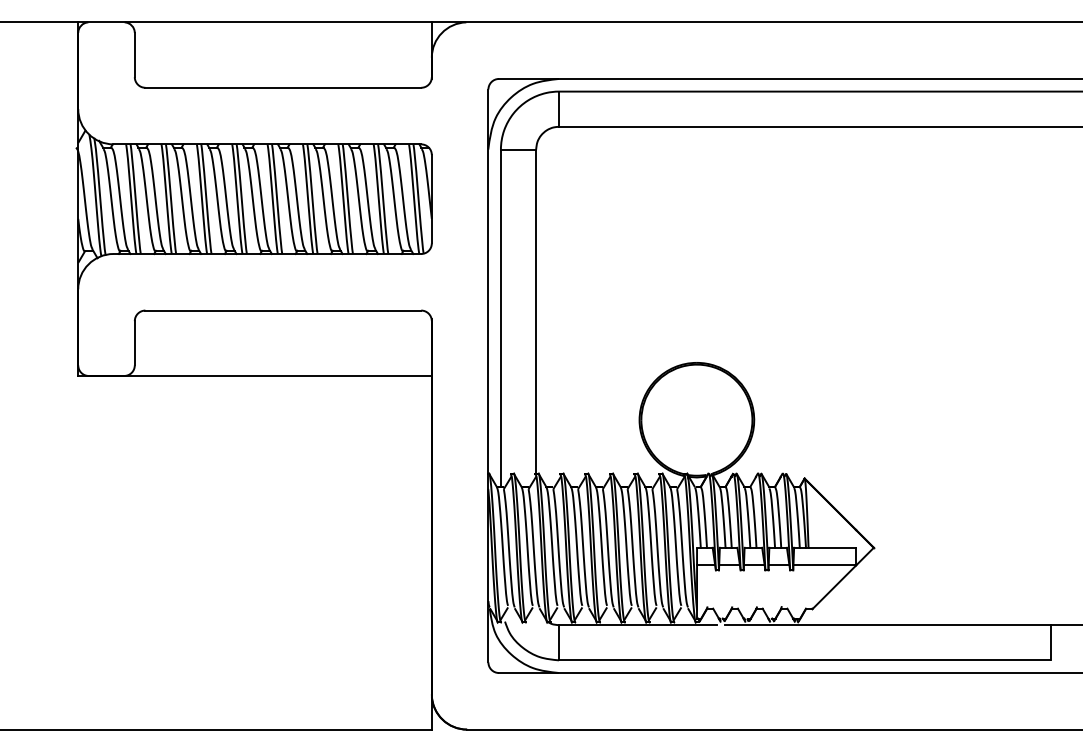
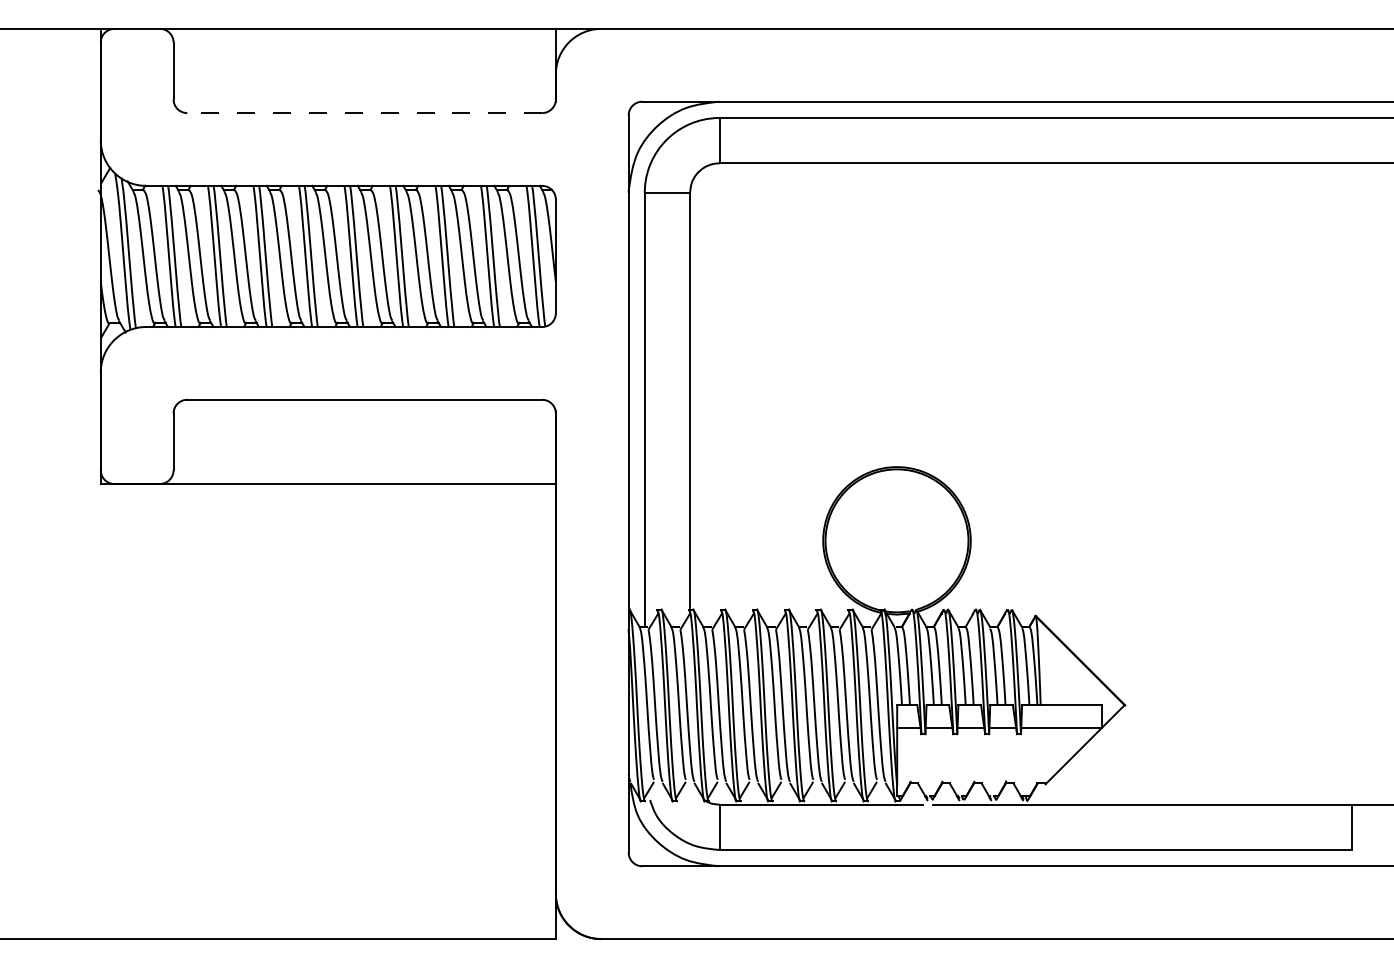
line: (283, 87) -> (364, 112), solid -> dashed

